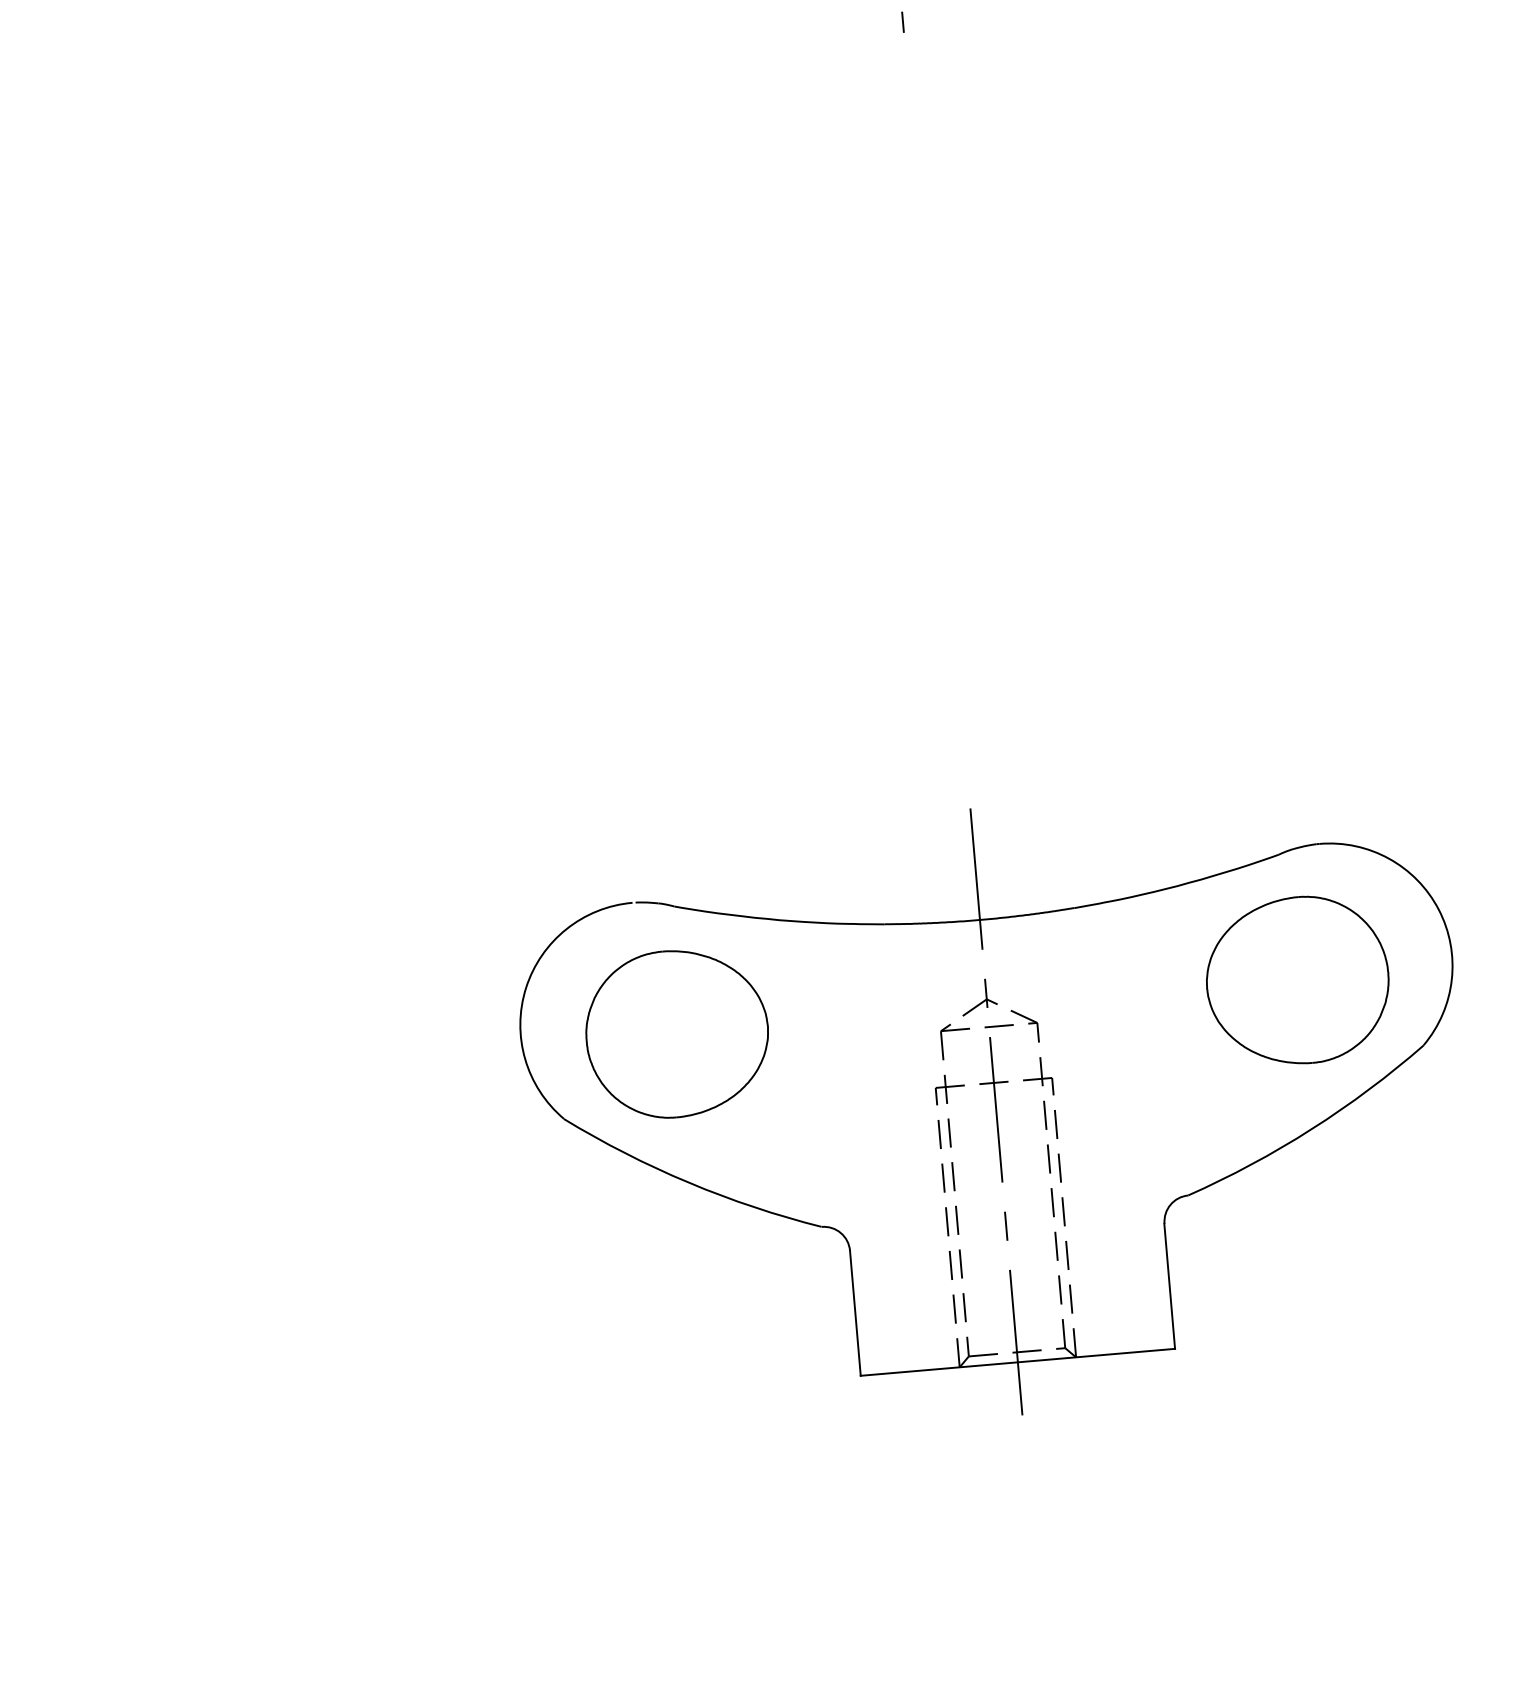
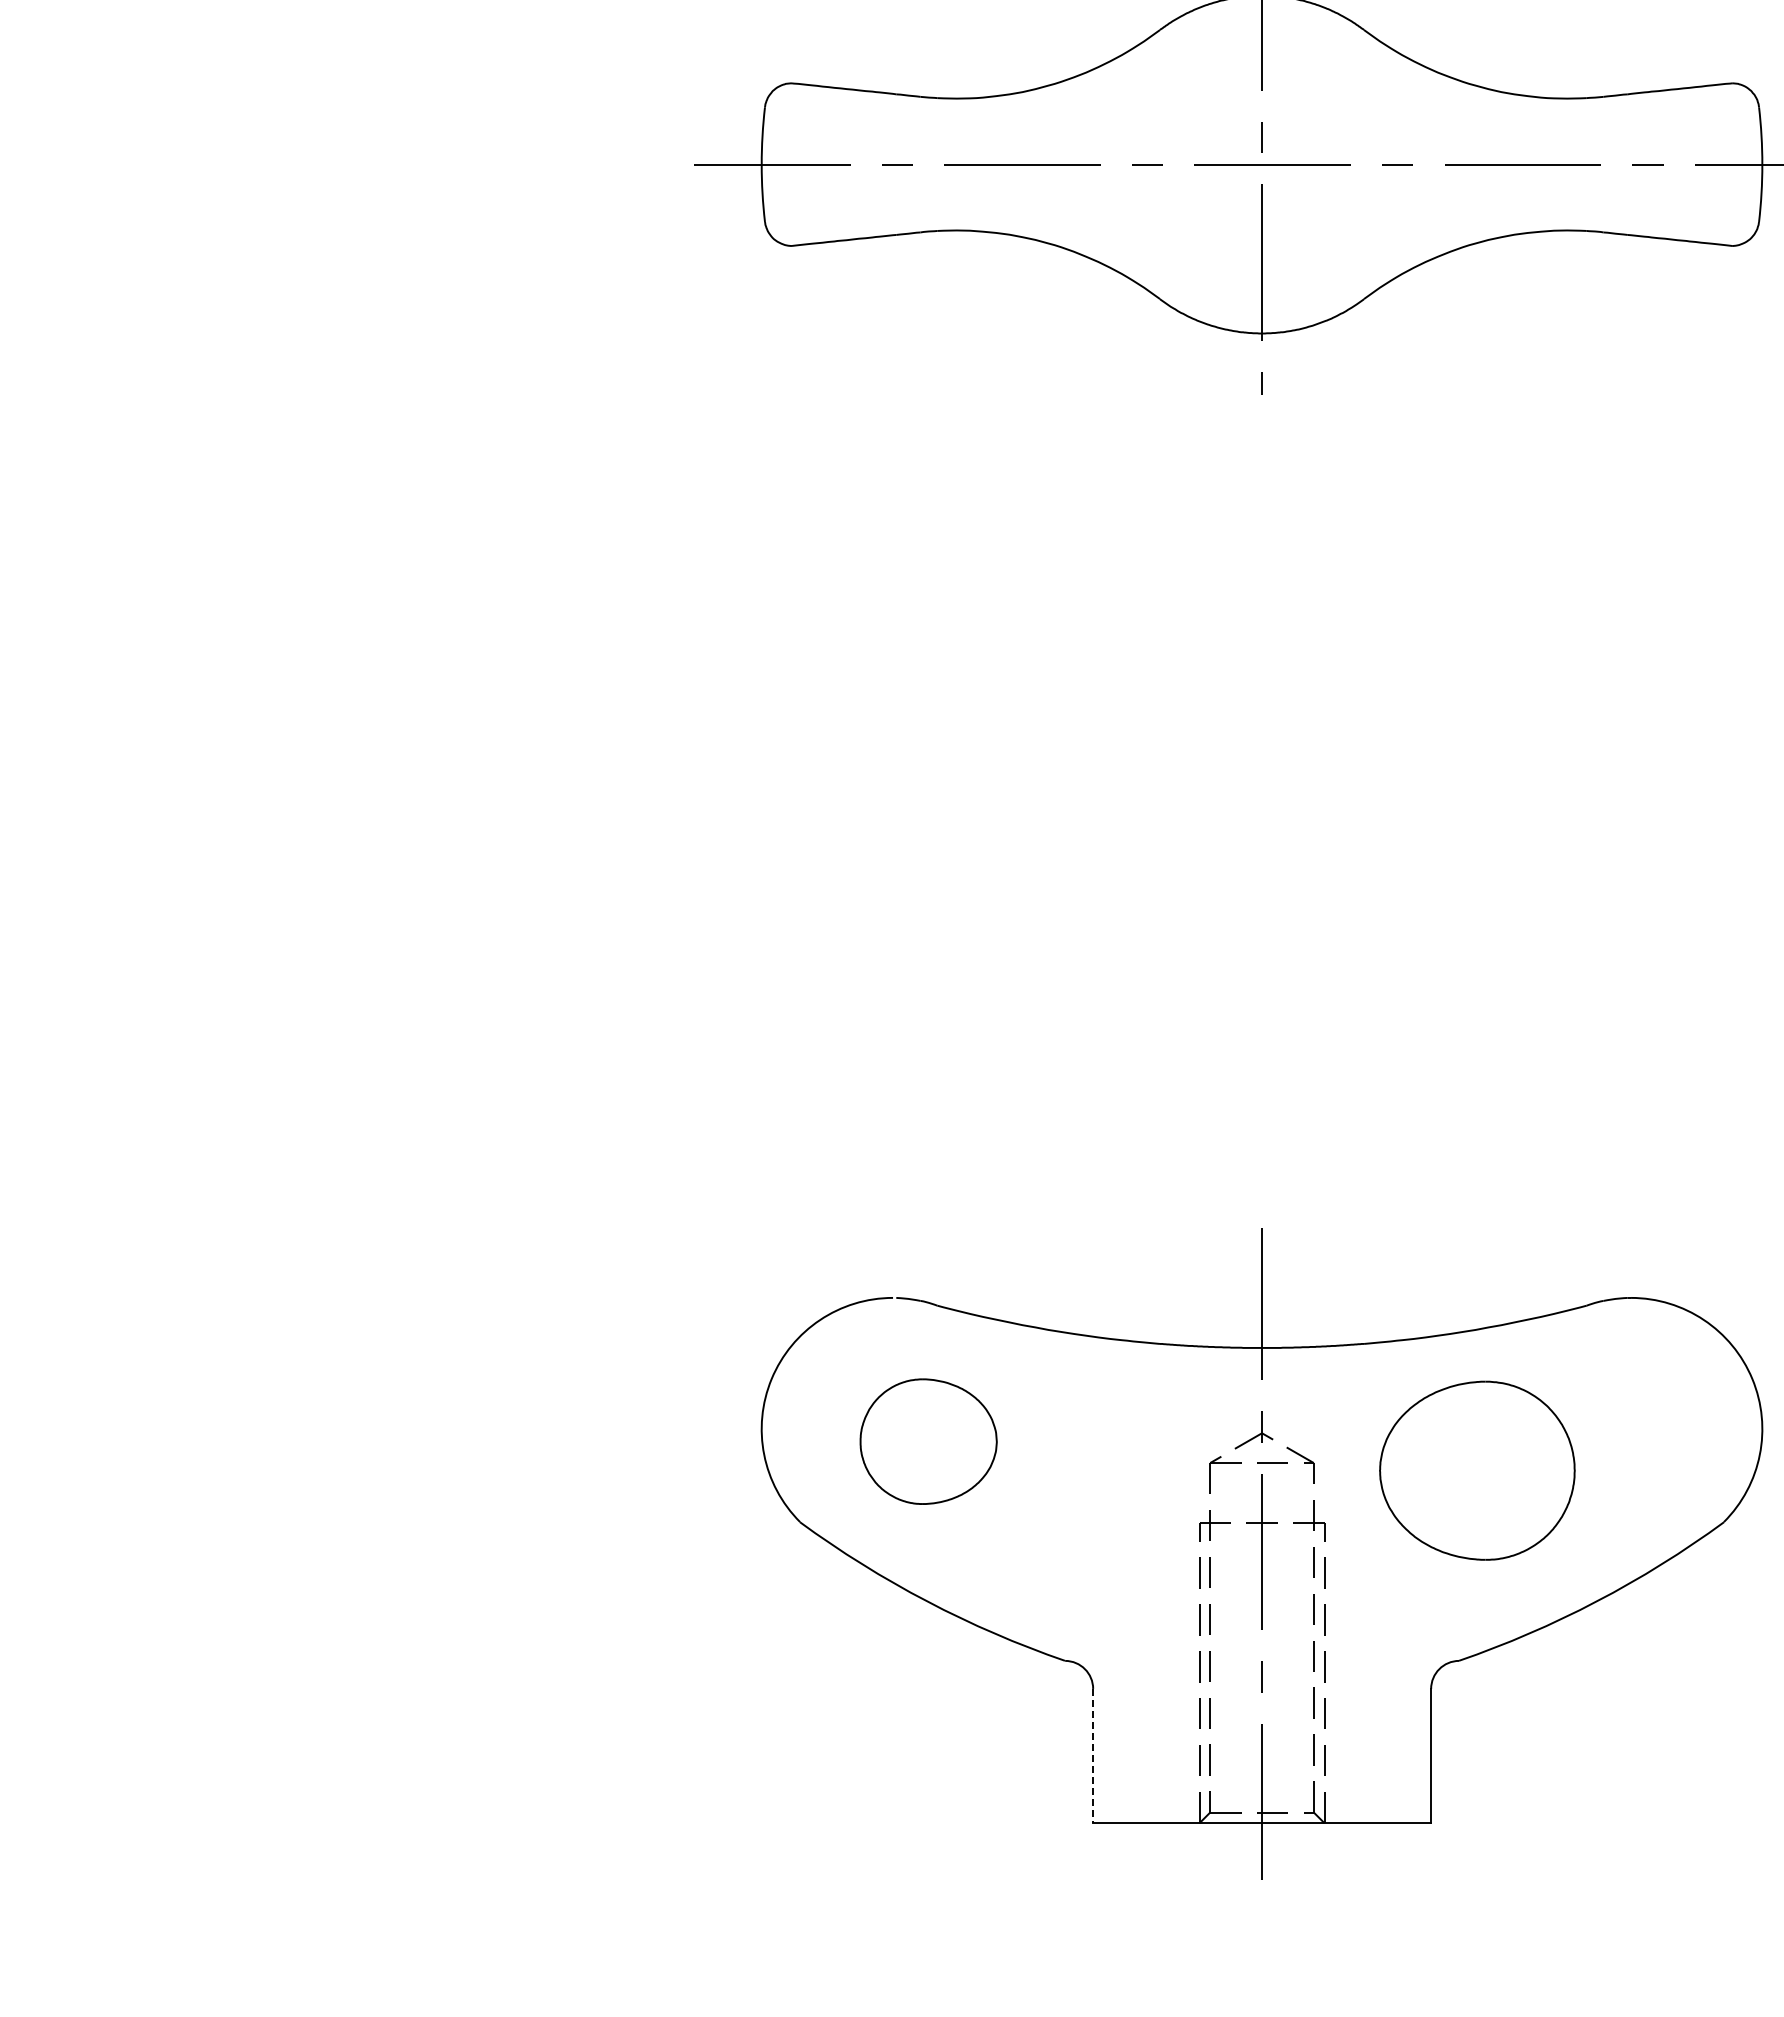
part: (1297, 980) -> (1477, 1470), moved
part: (677, 1033) -> (928, 1441), size x0.7
line: (855, 1313) -> (1093, 1756), solid -> dashed

